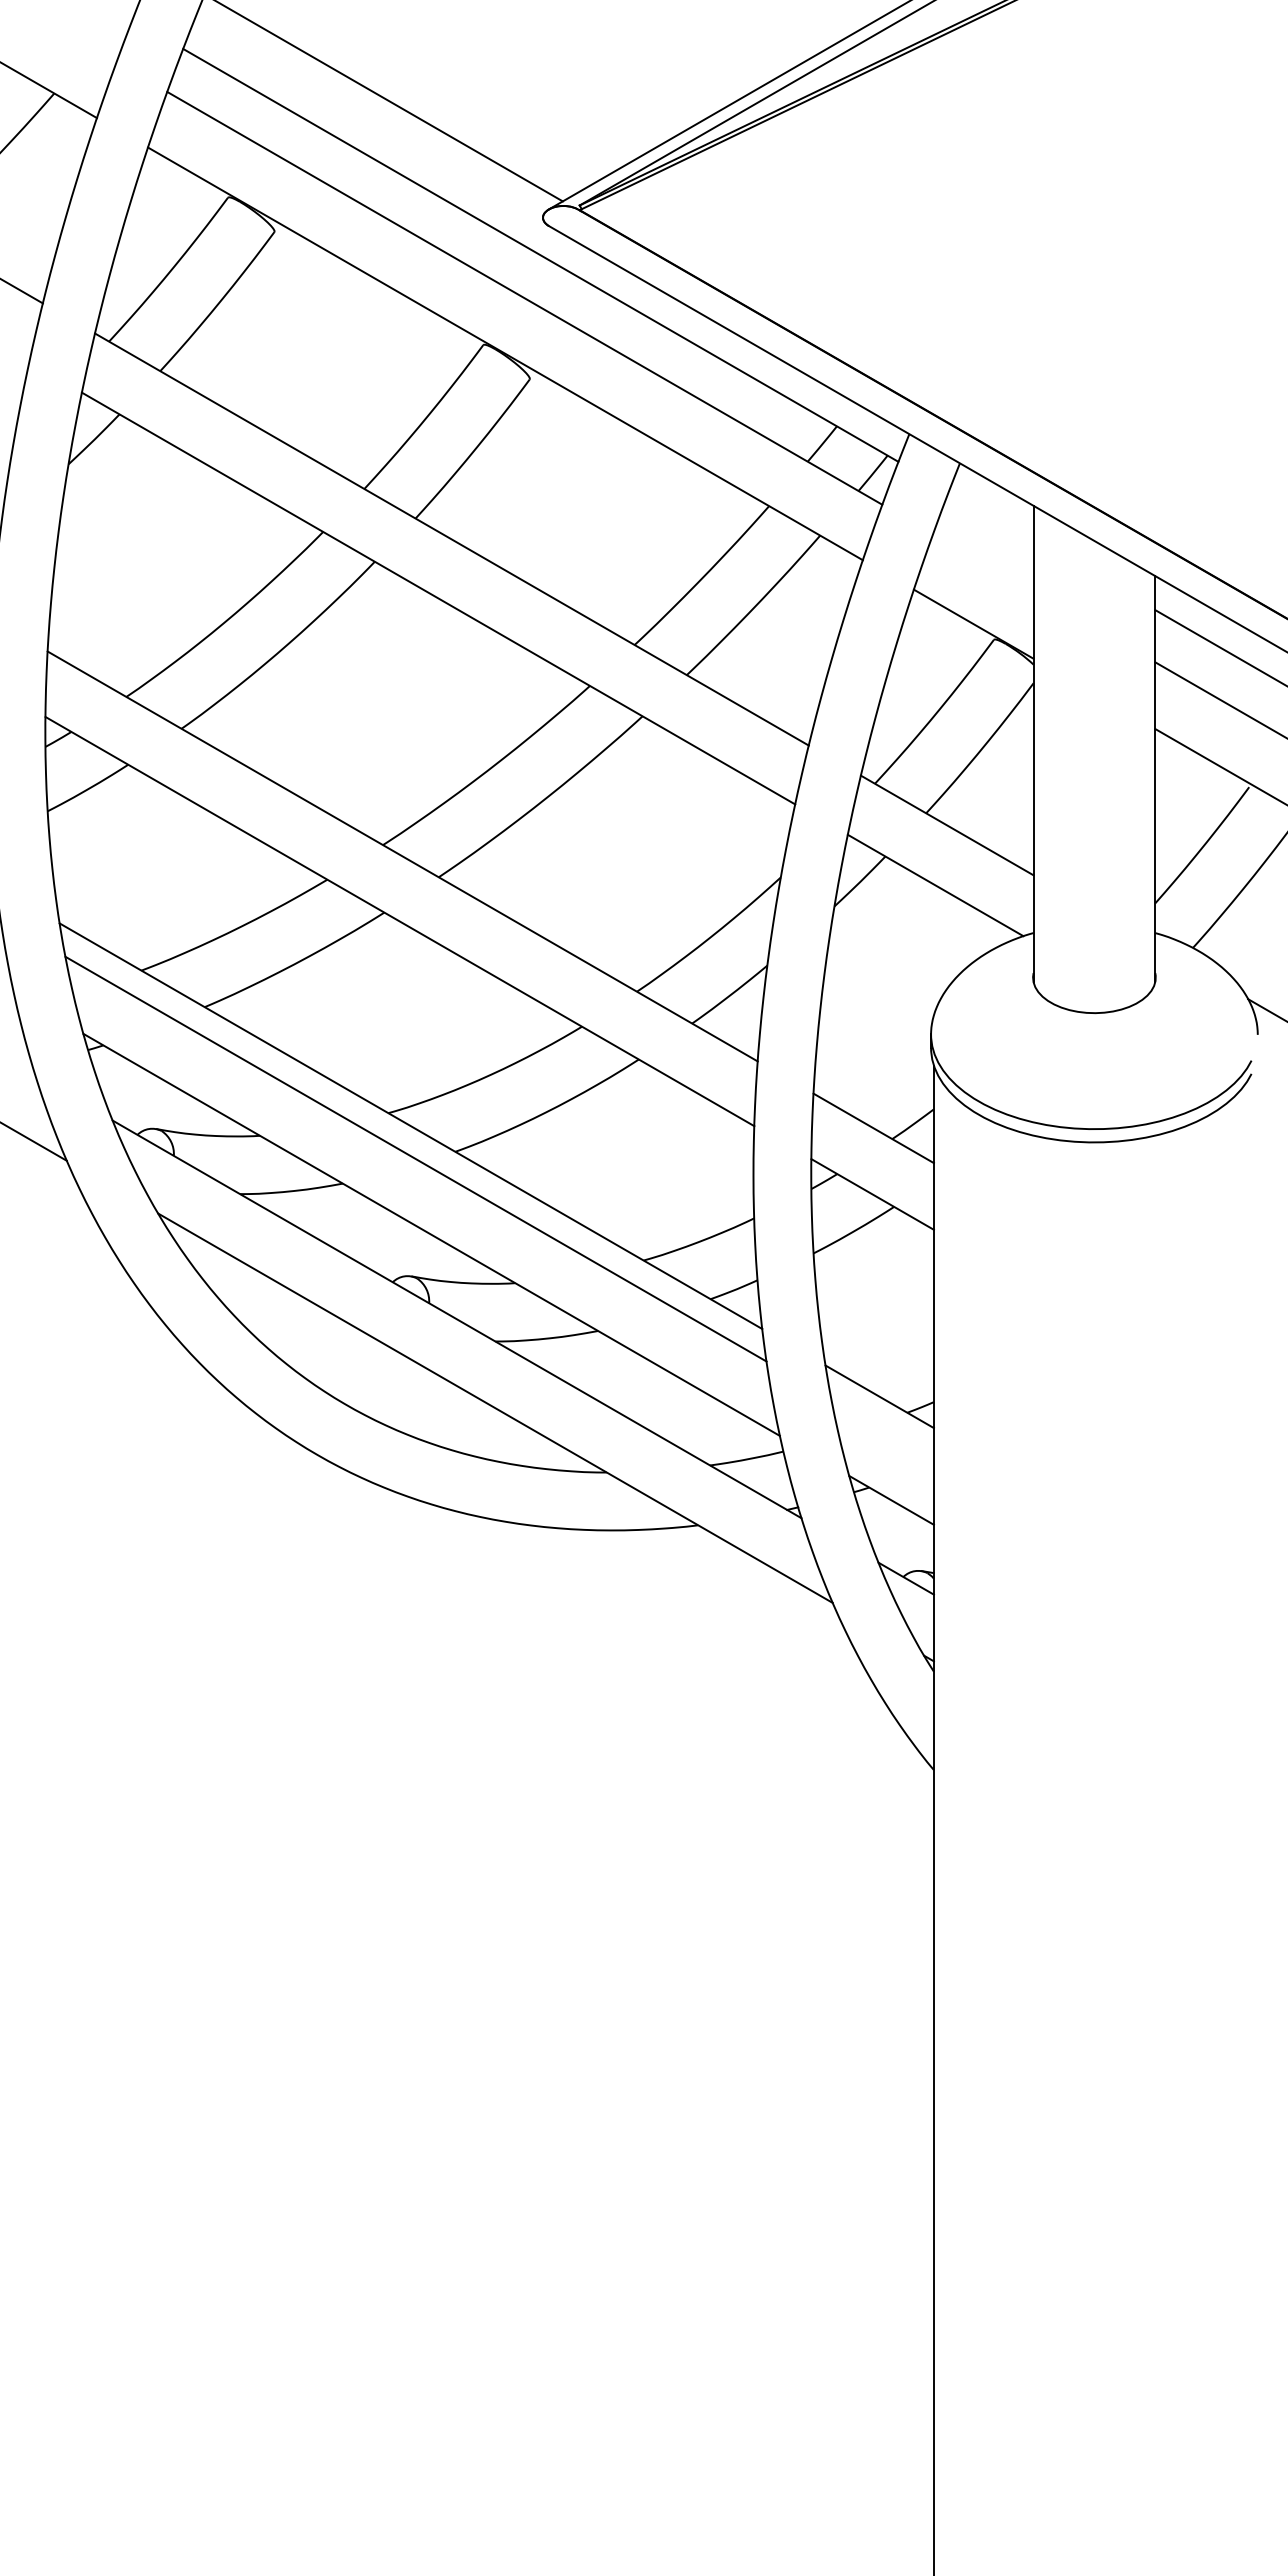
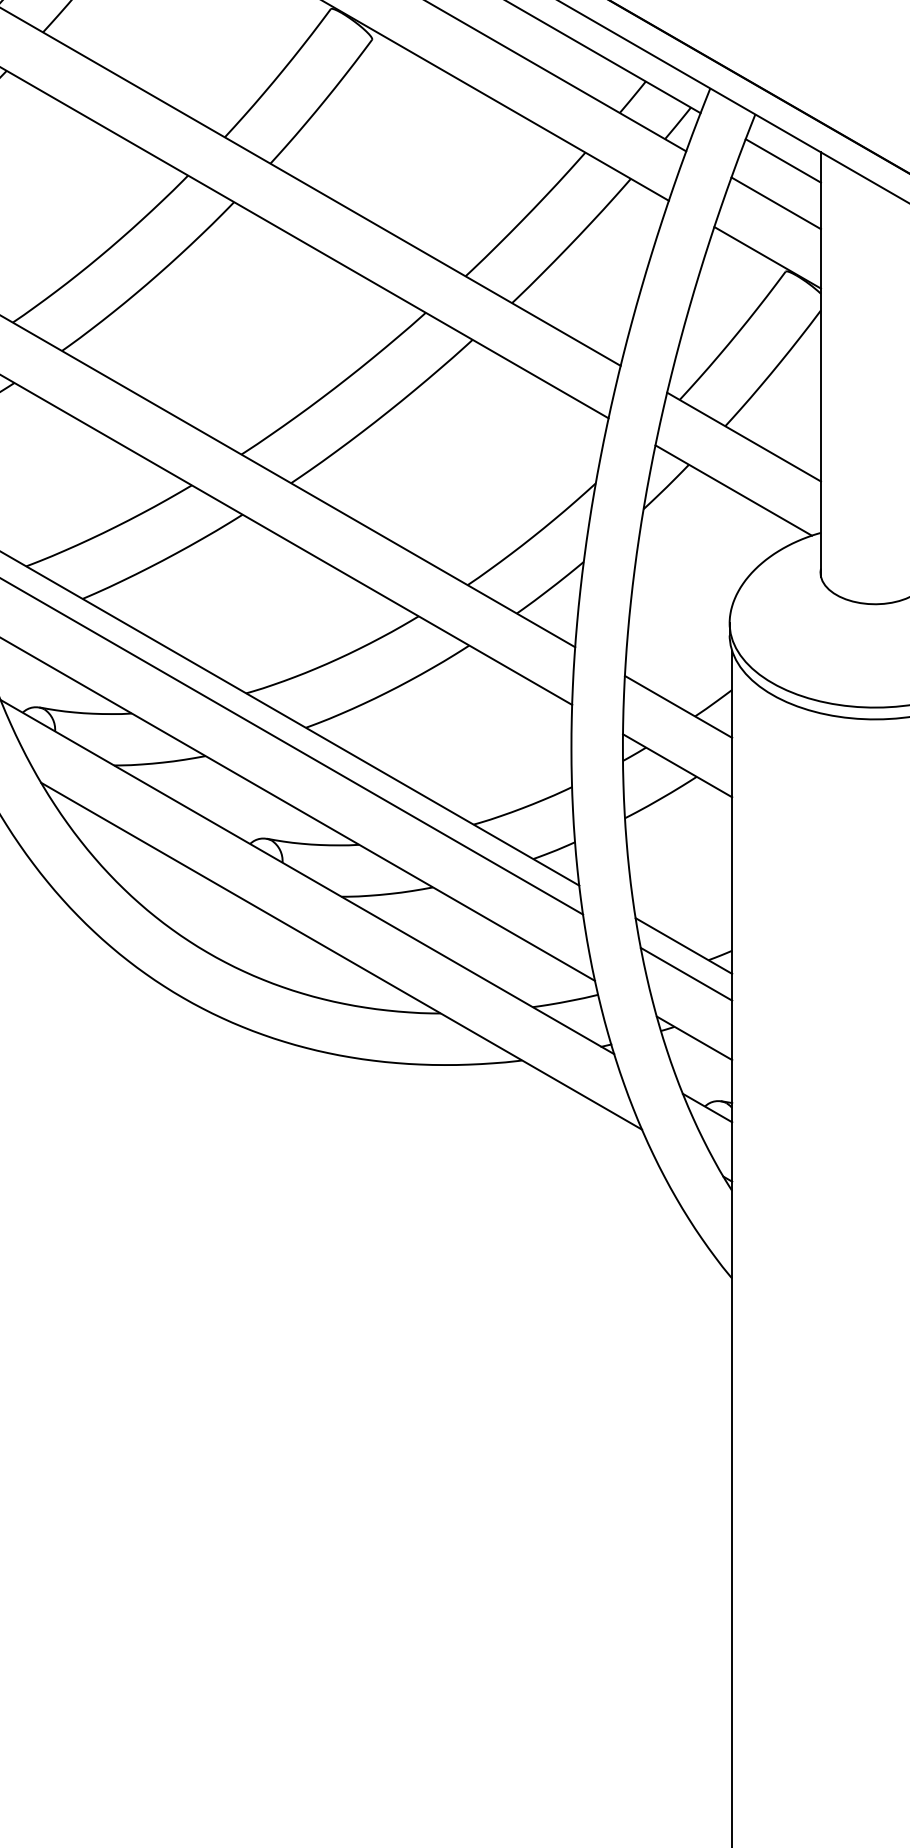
line: (991, 515) -> (783, 160), added
line: (983, 563) -> (776, 203), added
line: (882, 1428) -> (686, 974), added

